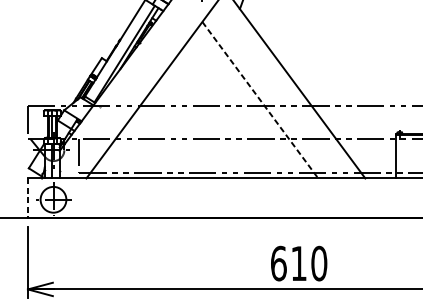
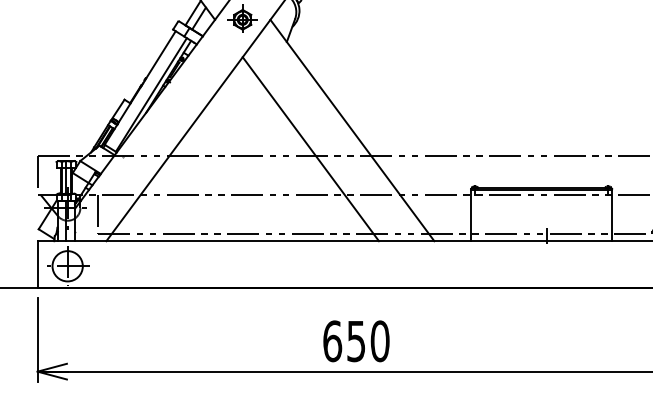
line: (260, 100) -> (311, 149), dashed -> solid
line: (27, 198) -> (37, 264), dashed -> solid
text: (298, 263) -> (355, 341), 610 -> 650

